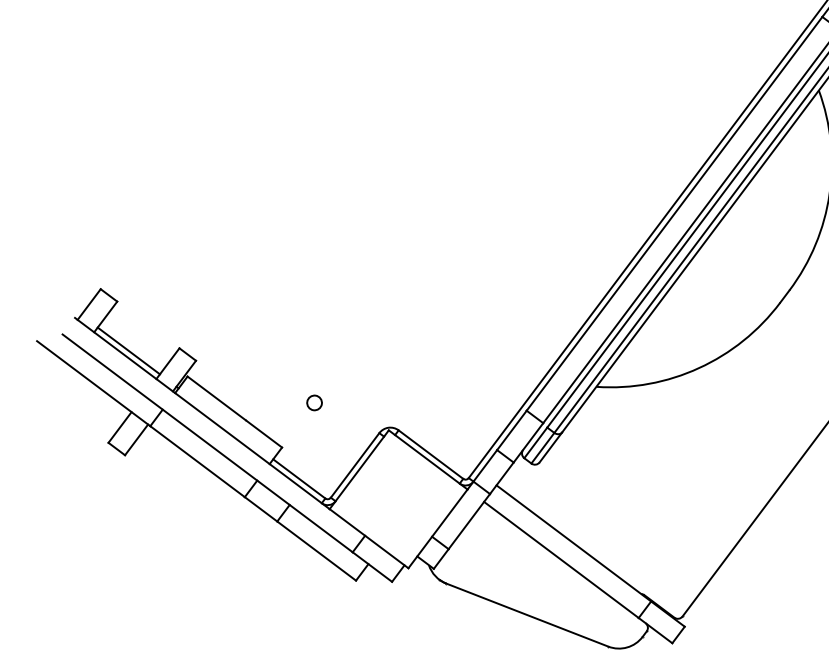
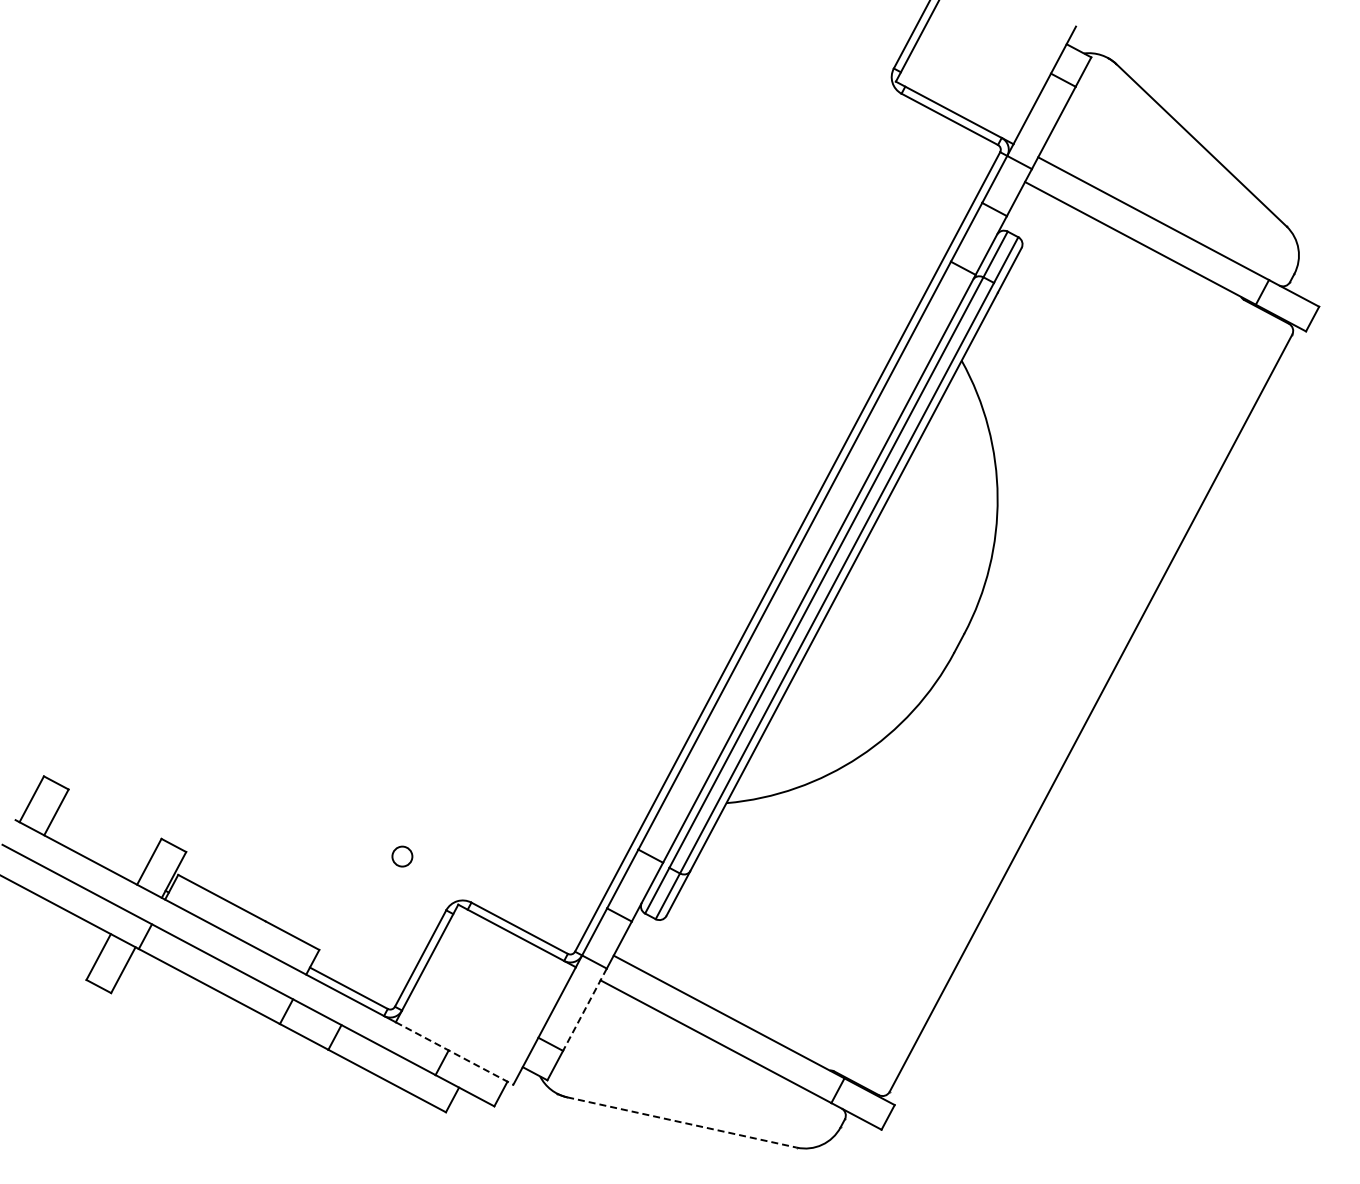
line: (128, 350) -> (94, 852), removed
circle: (314, 402) -> (402, 856), moved
line: (469, 521) -> (584, 1009), solid -> dashed
line: (369, 538) -> (454, 1053), solid -> dashed
line: (527, 615) -> (682, 1122), solid -> dashed

